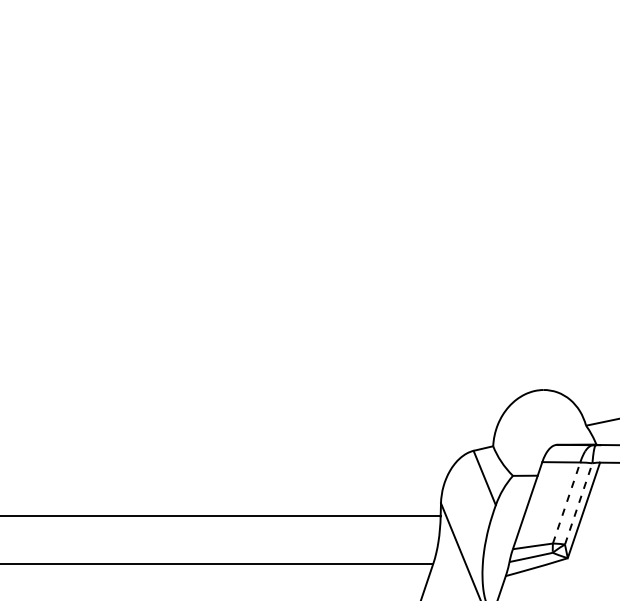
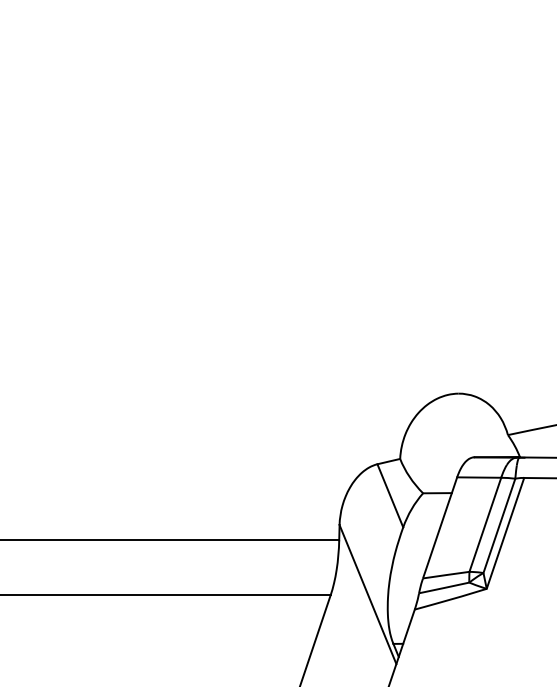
line: (566, 503) -> (485, 525), dashed -> solid
line: (578, 503) -> (499, 525), dashed -> solid

